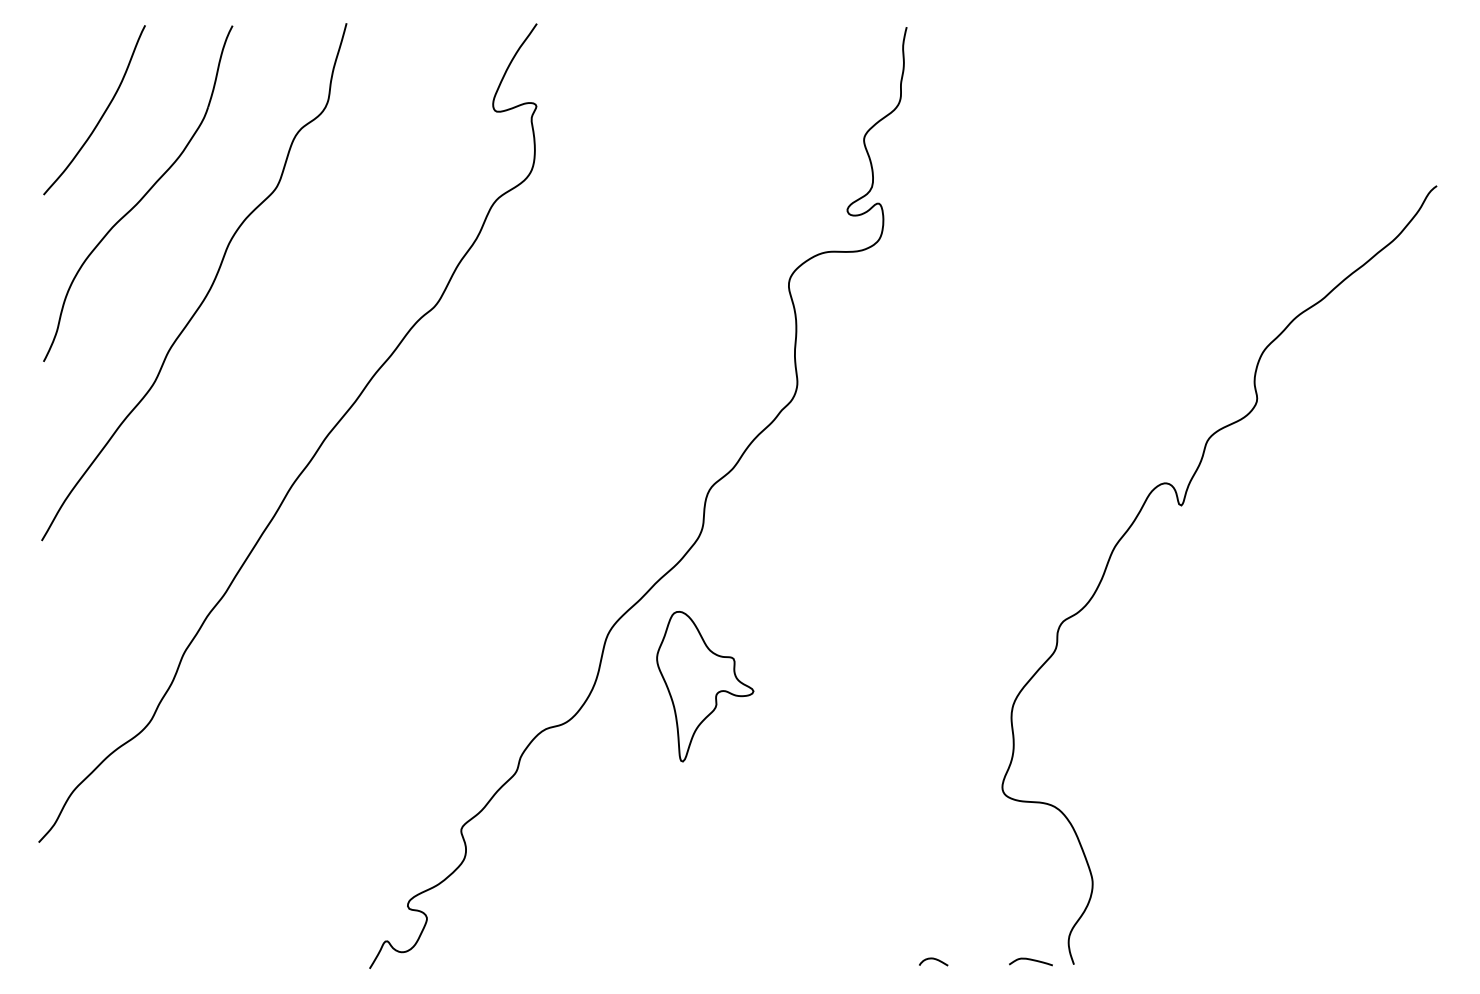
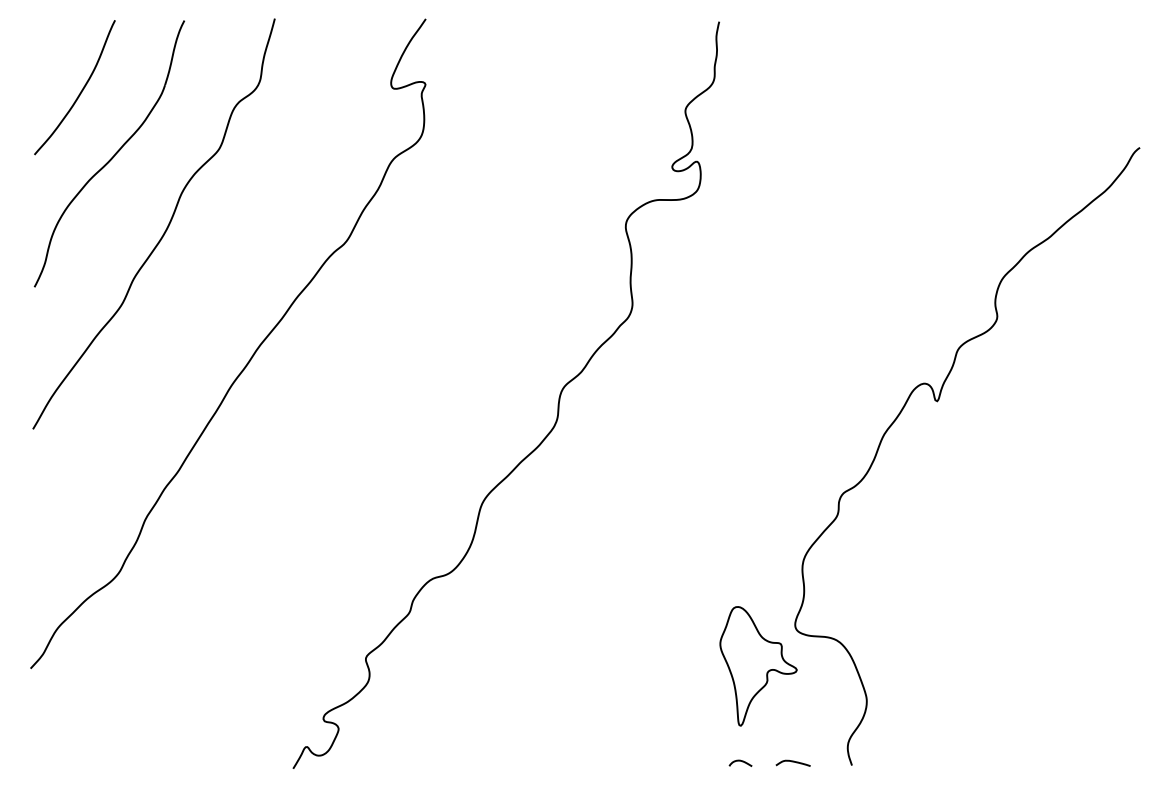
part: (705, 686) -> (758, 666), moved
curve: (1030, 960) -> (792, 762), moved

